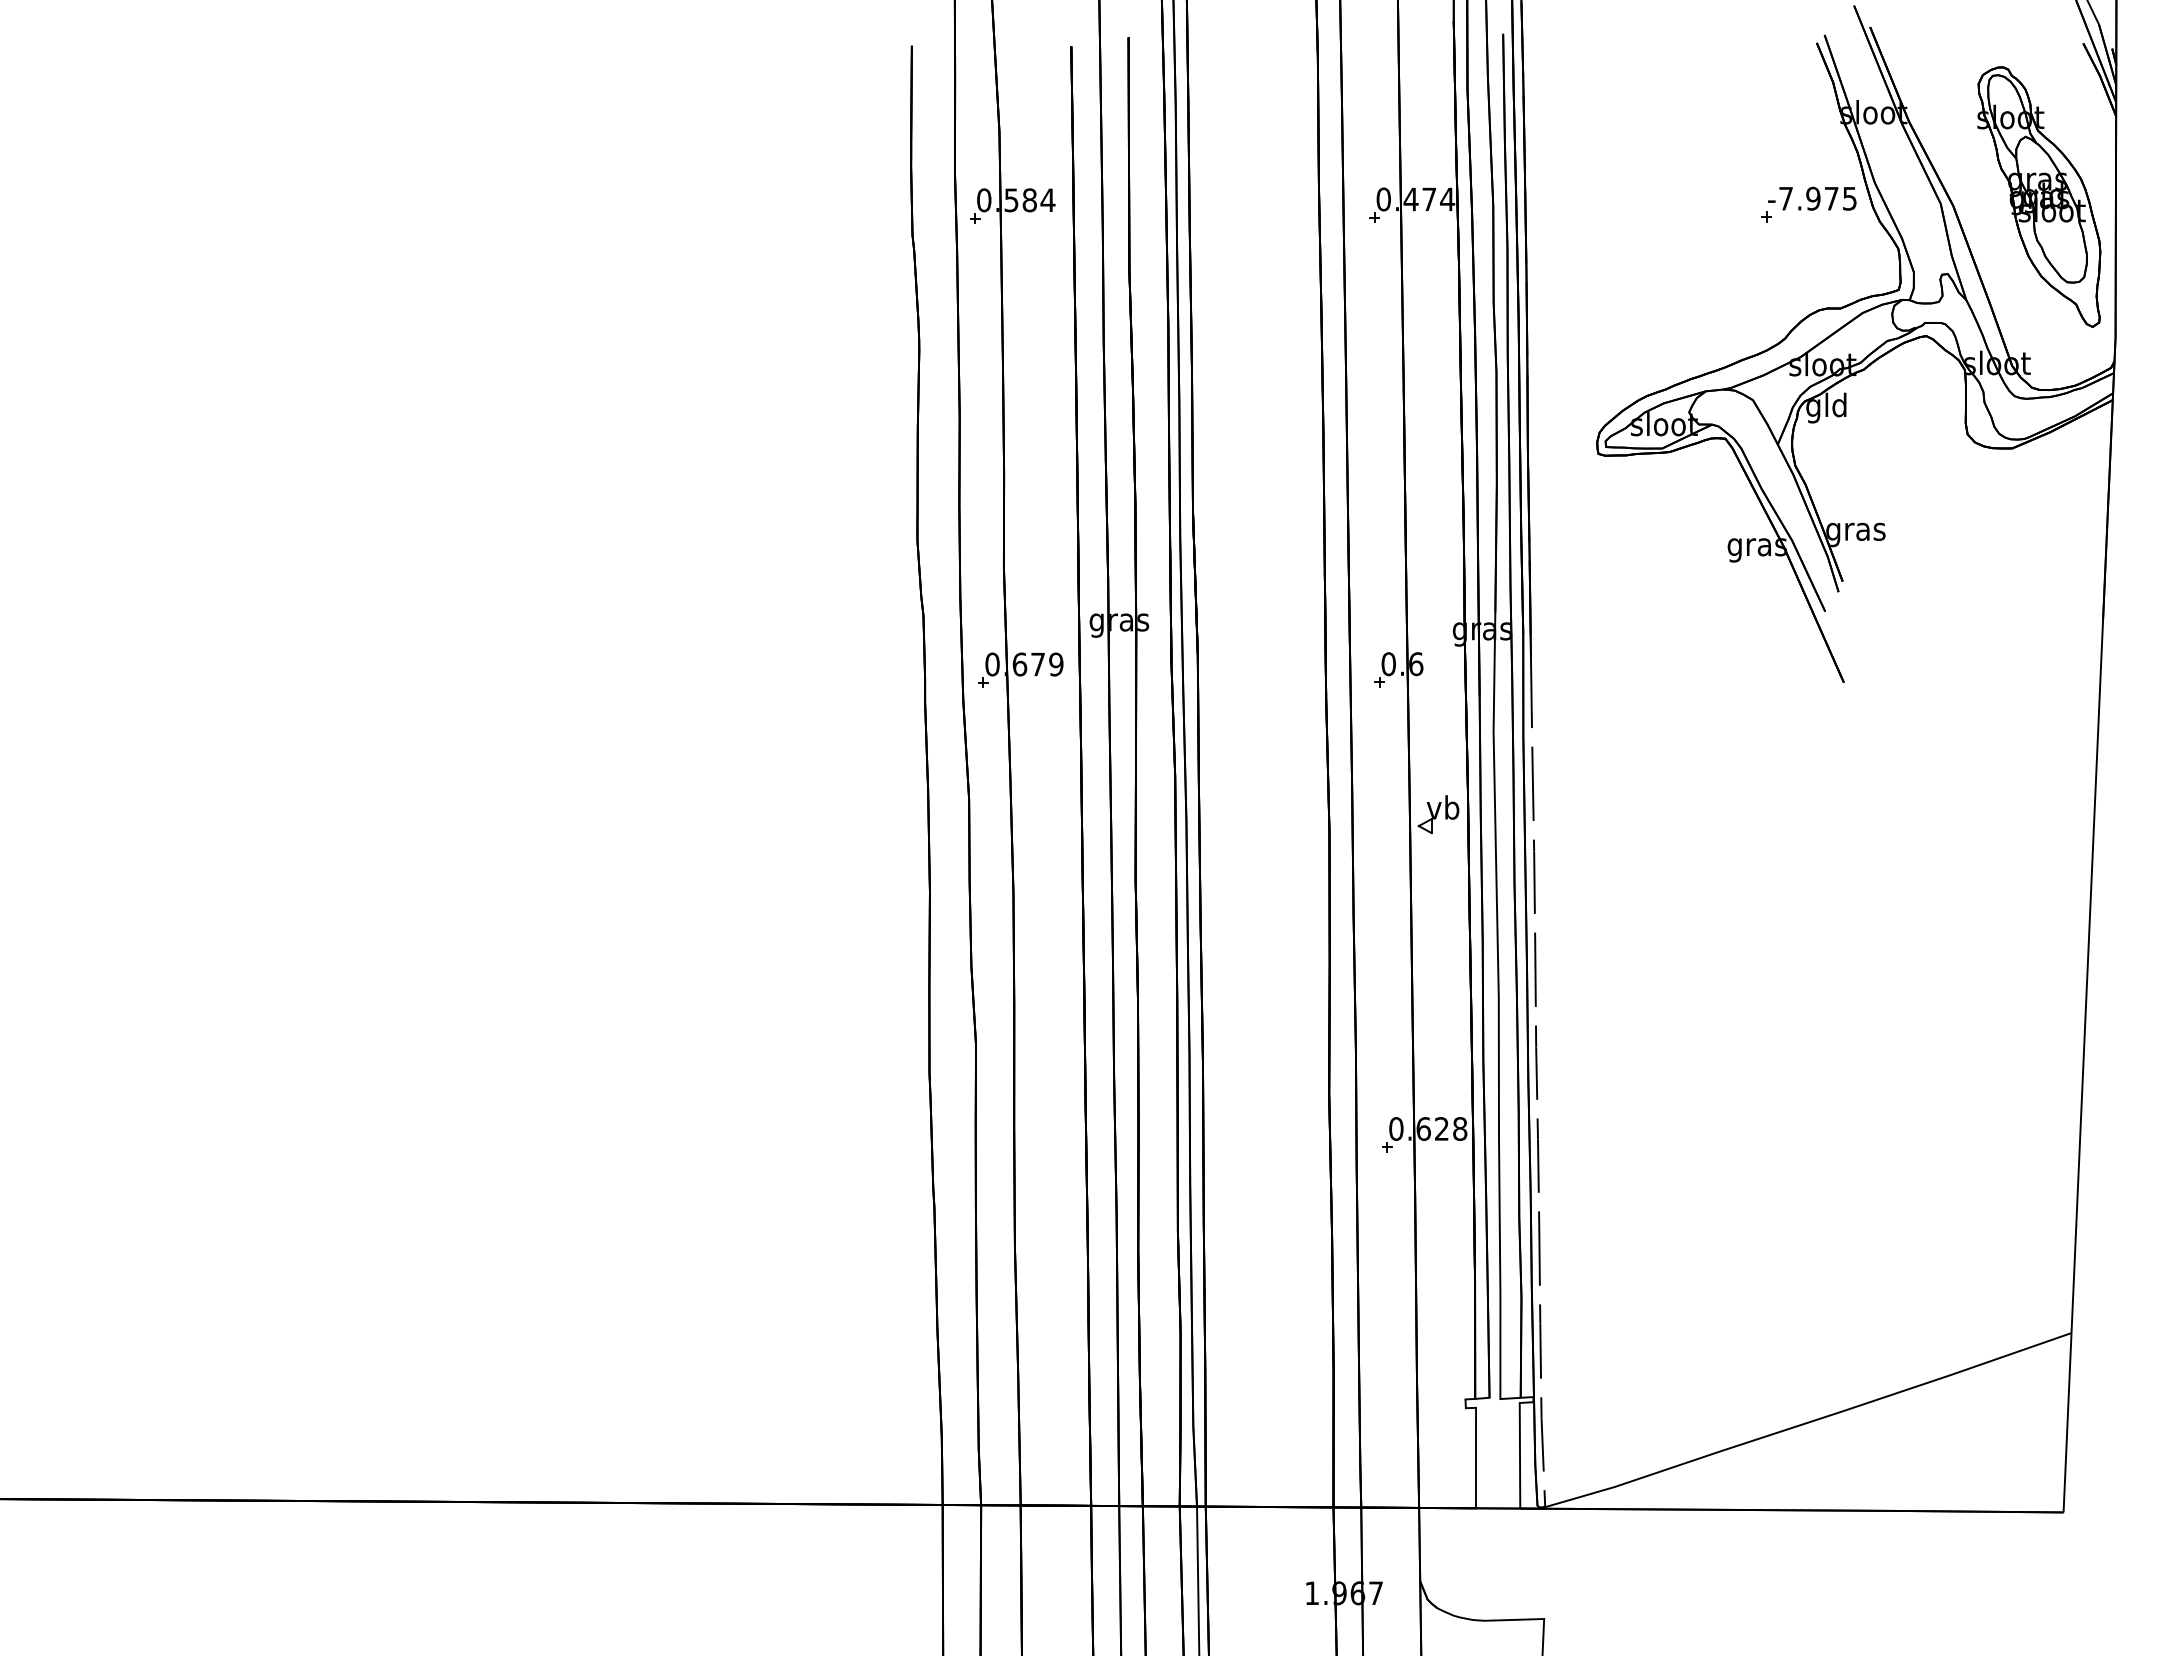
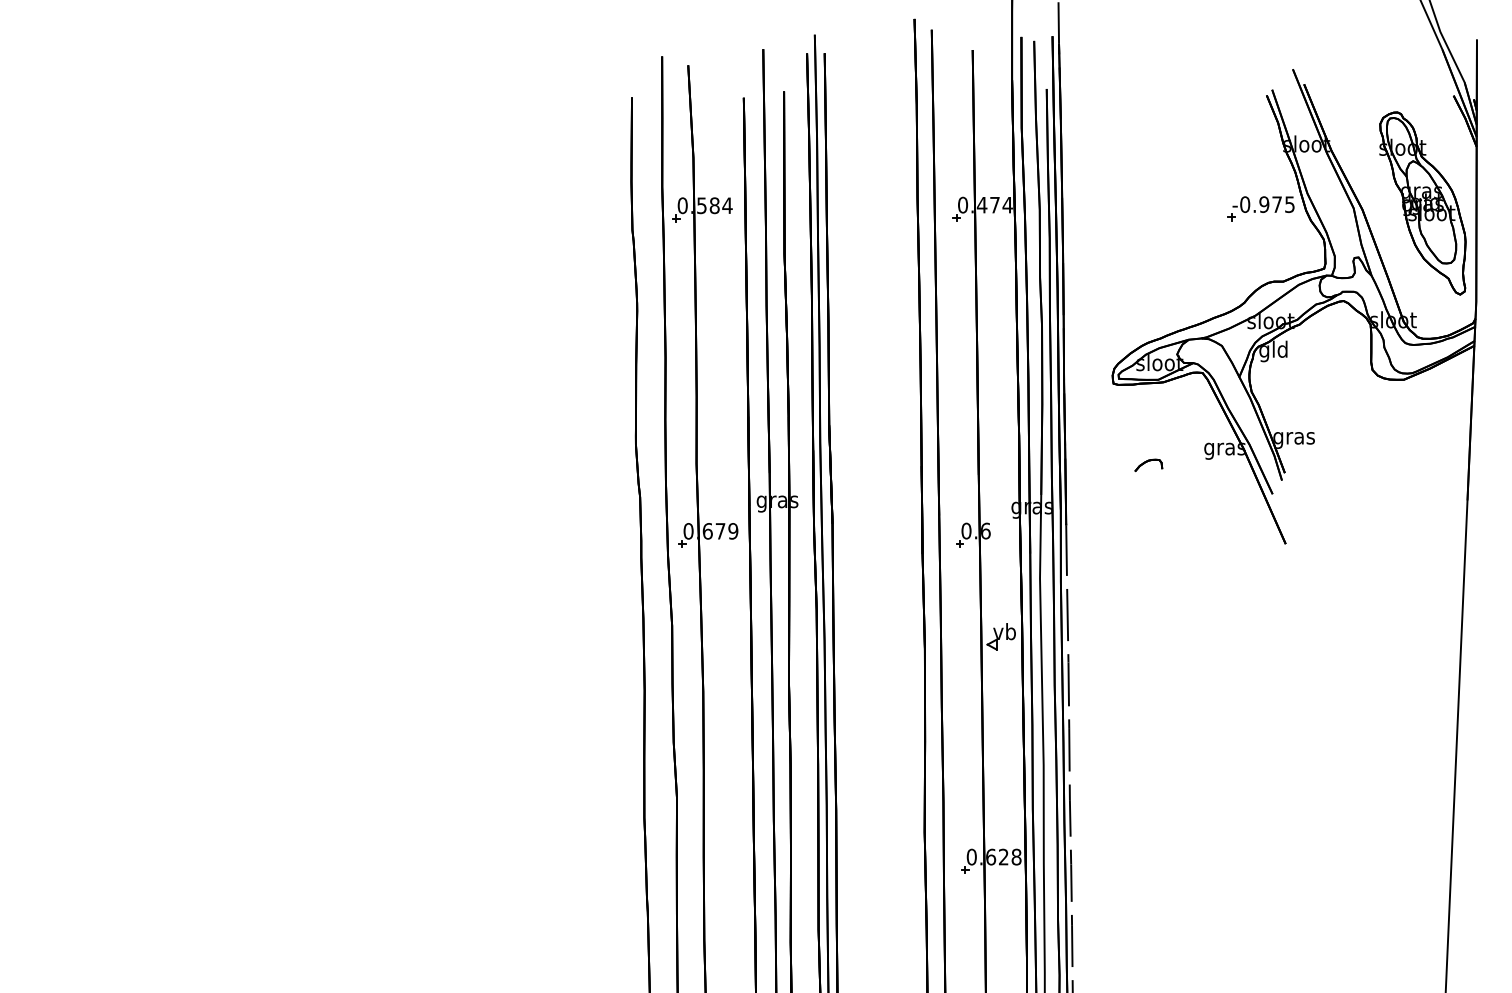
text: (1786, 198) -> (1245, 204), -7.975 -> -0.975
part: (1648, 570) -> (1148, 465), added

